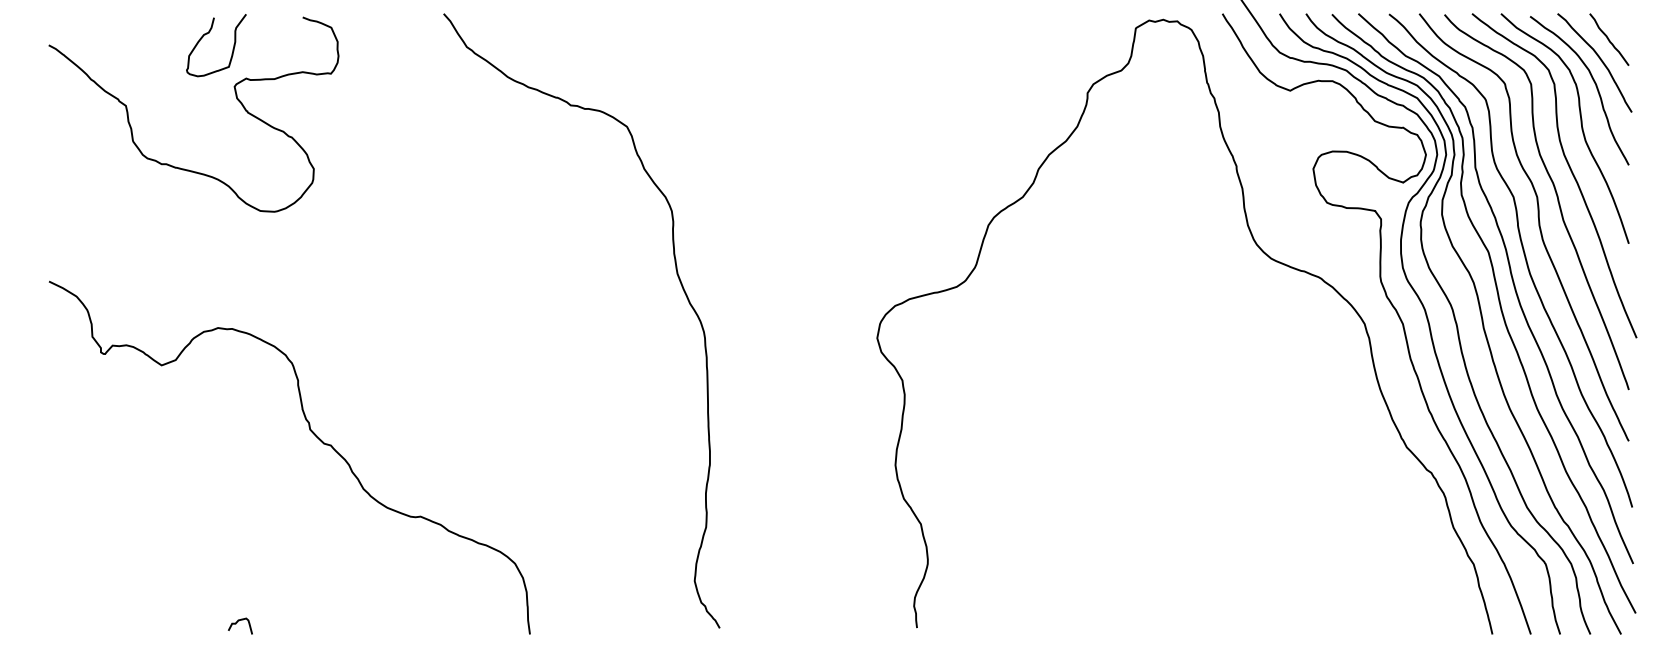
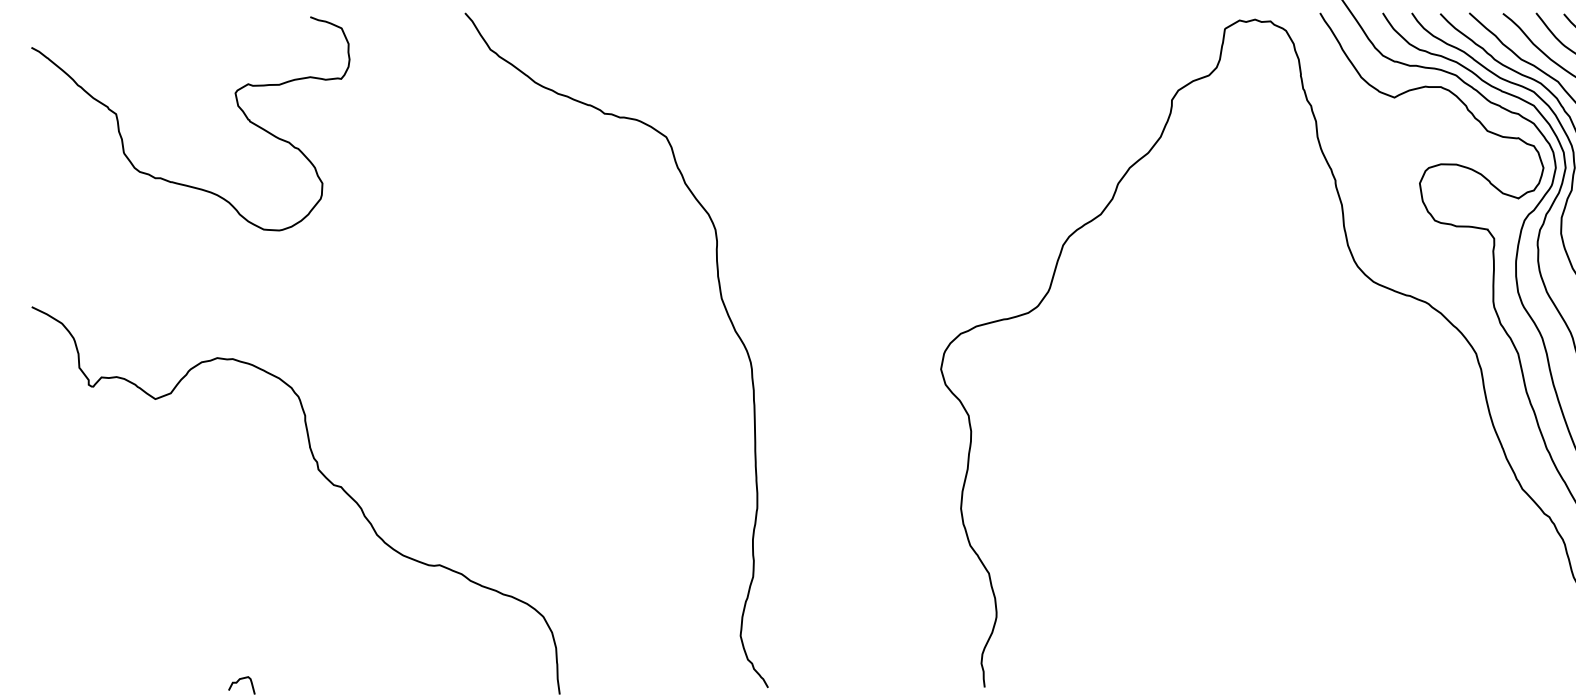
curve: (209, 33) -> (207, 34), removed

